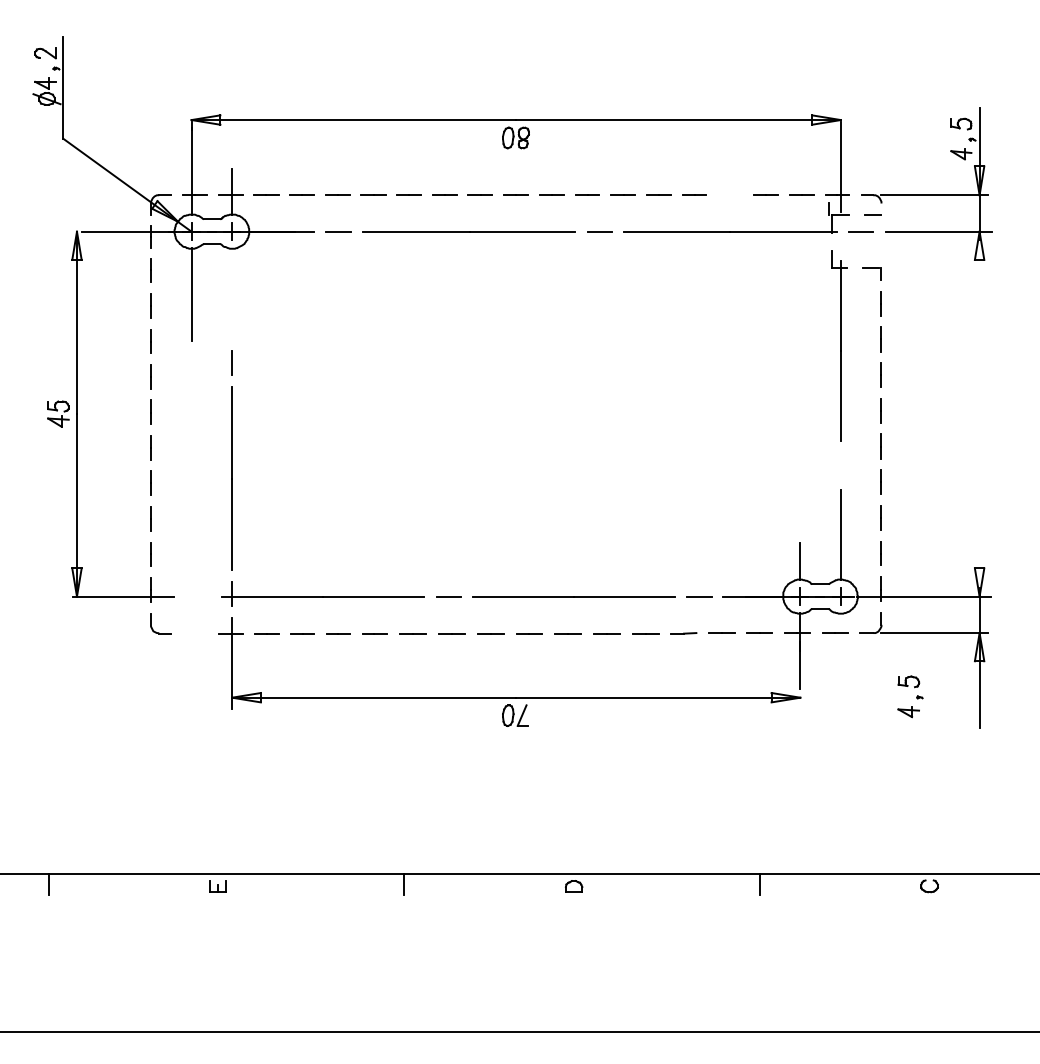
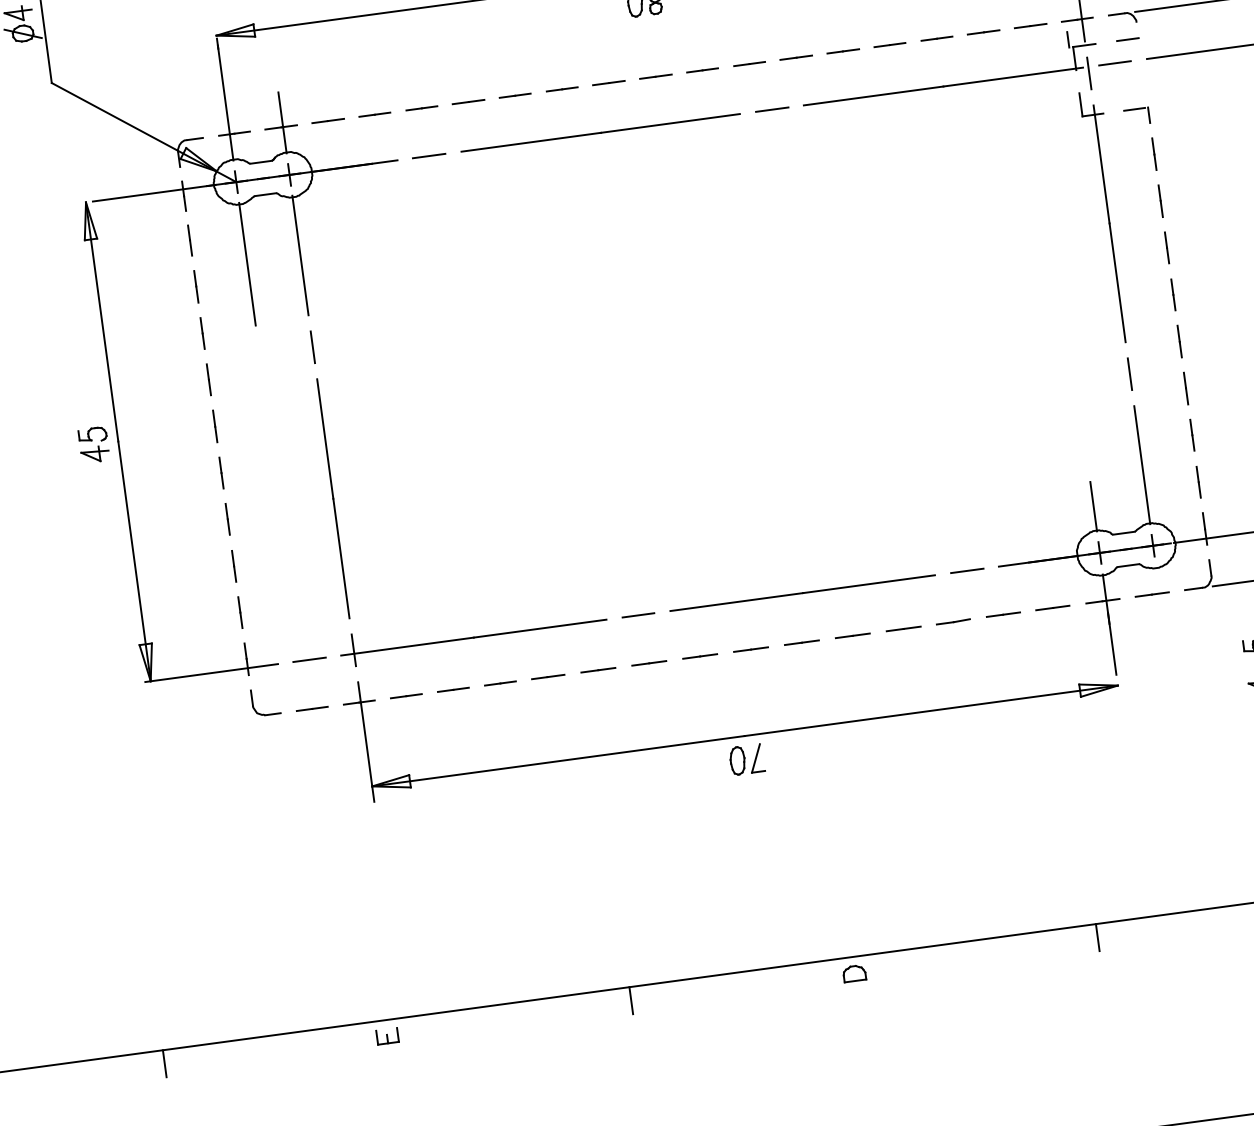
line: (730, 194) -> (936, 37), added
line: (840, 236) -> (1088, 73), added
line: (232, 292) -> (300, 254), added
line: (840, 465) -> (1129, 373), added
line: (197, 596) -> (308, 659), added
line: (194, 633) -> (311, 708), added

